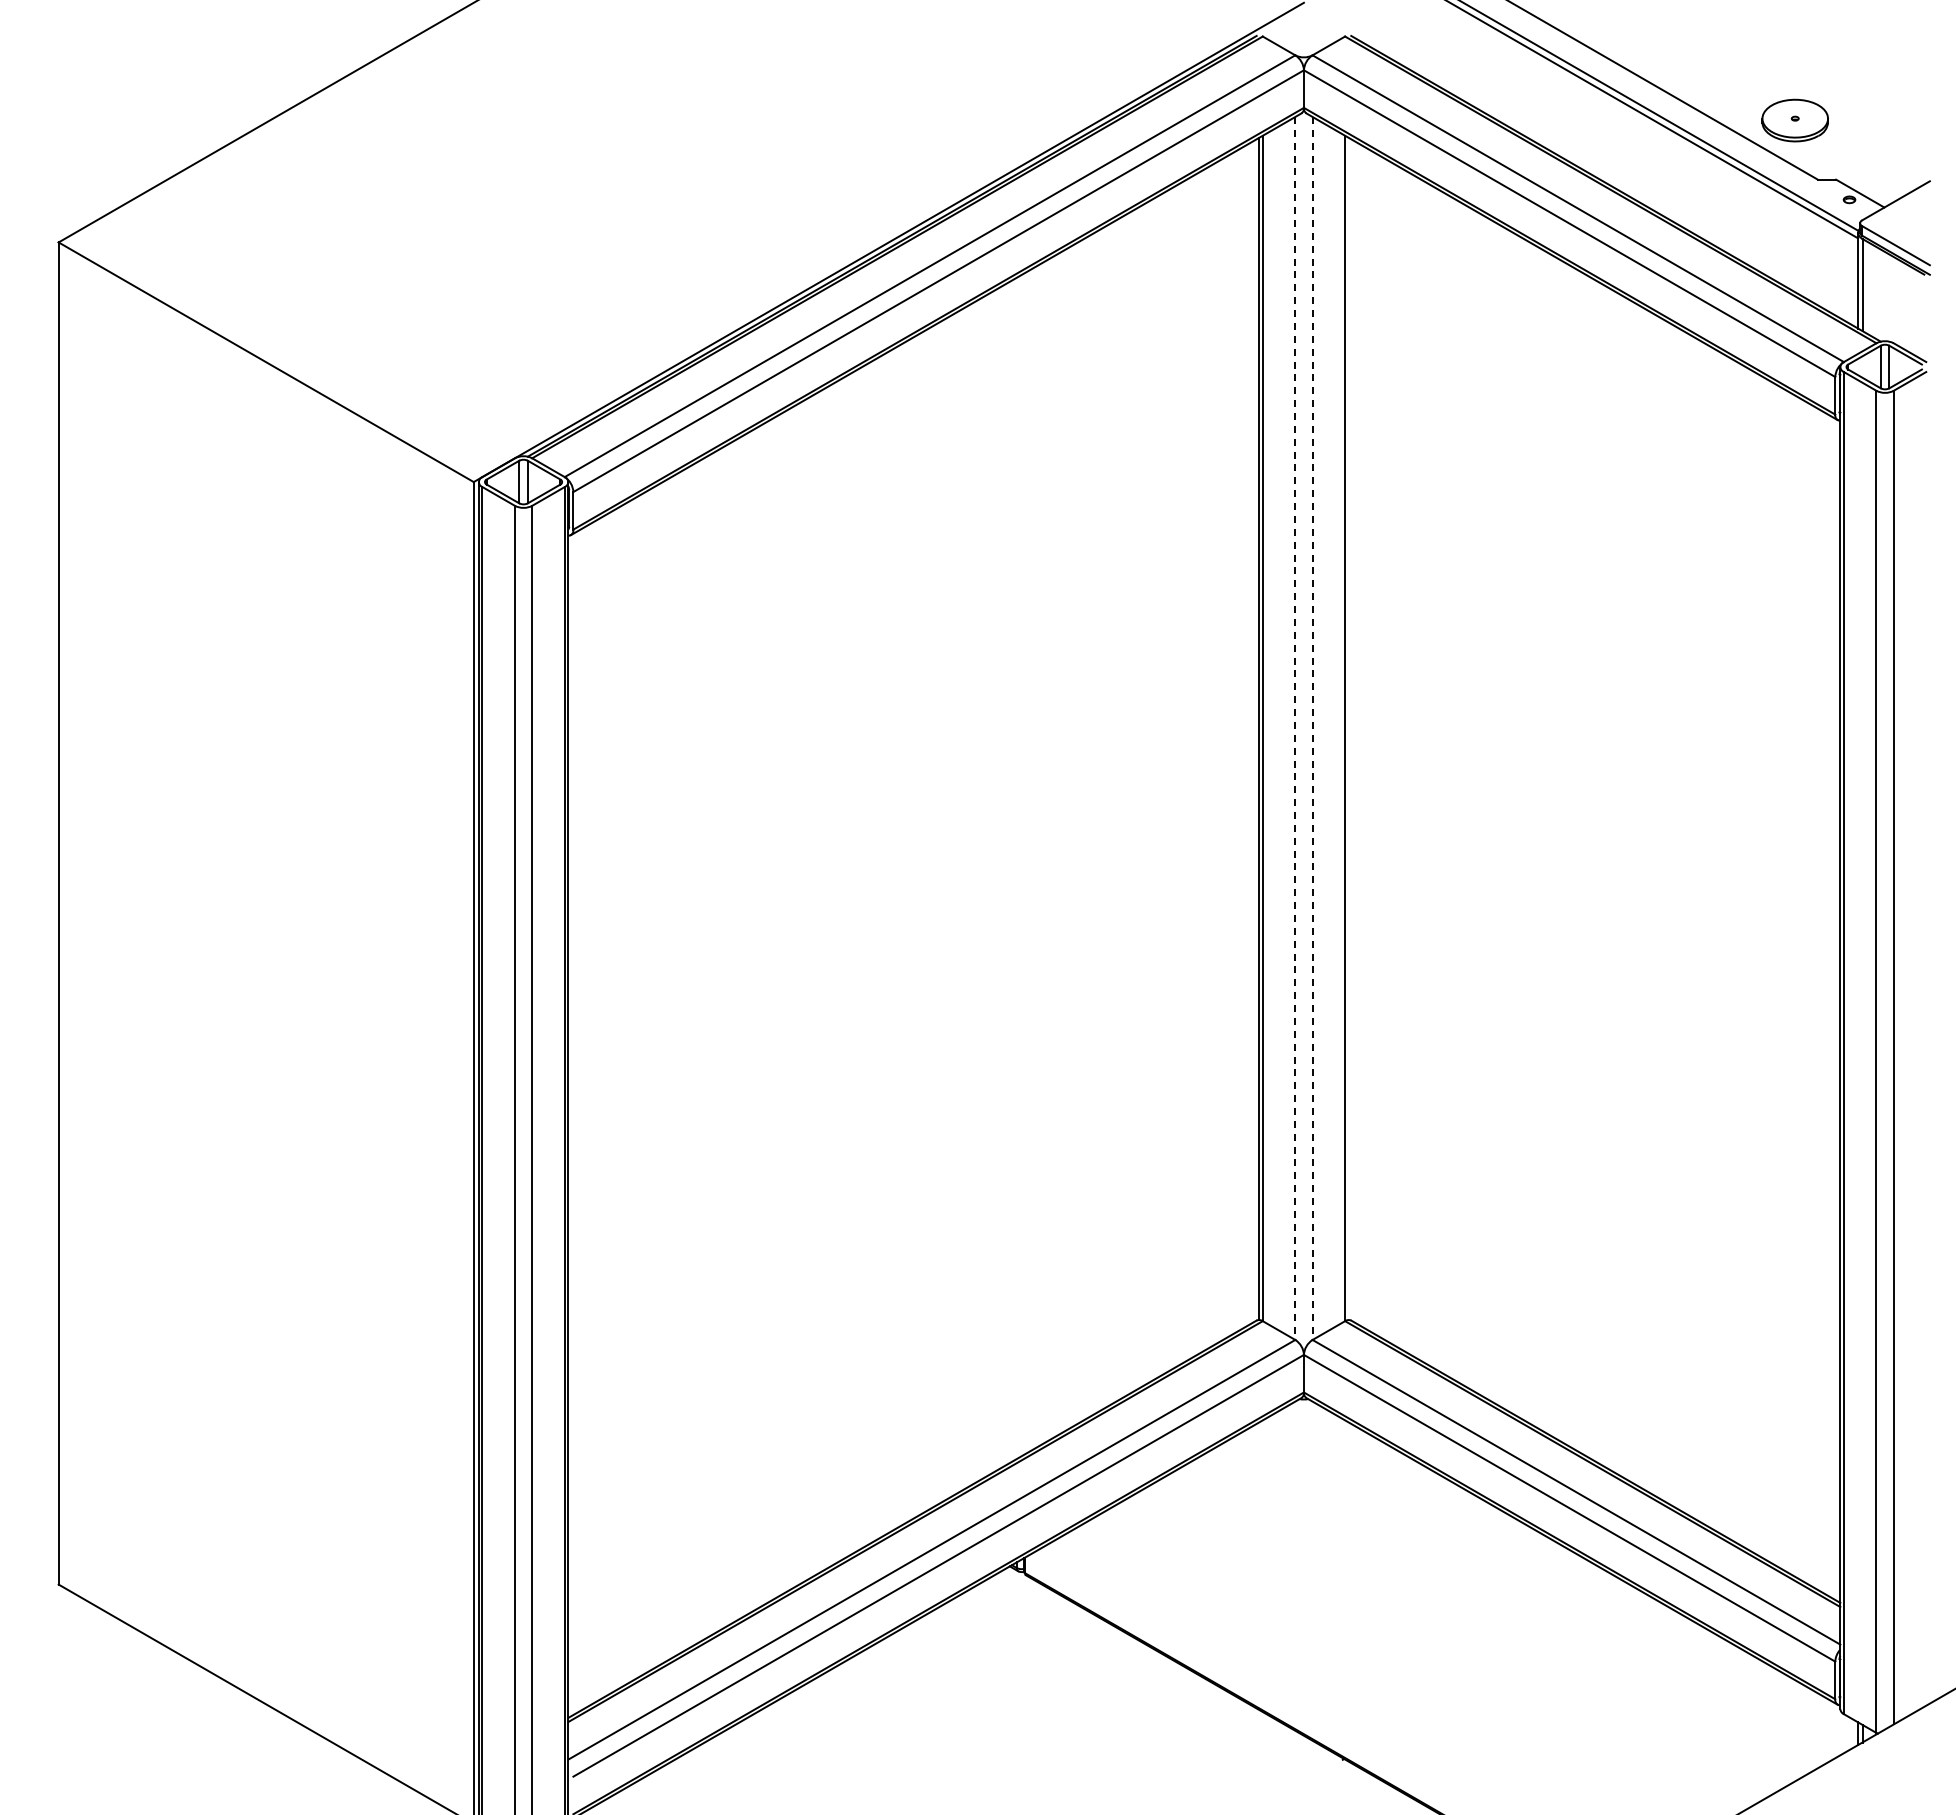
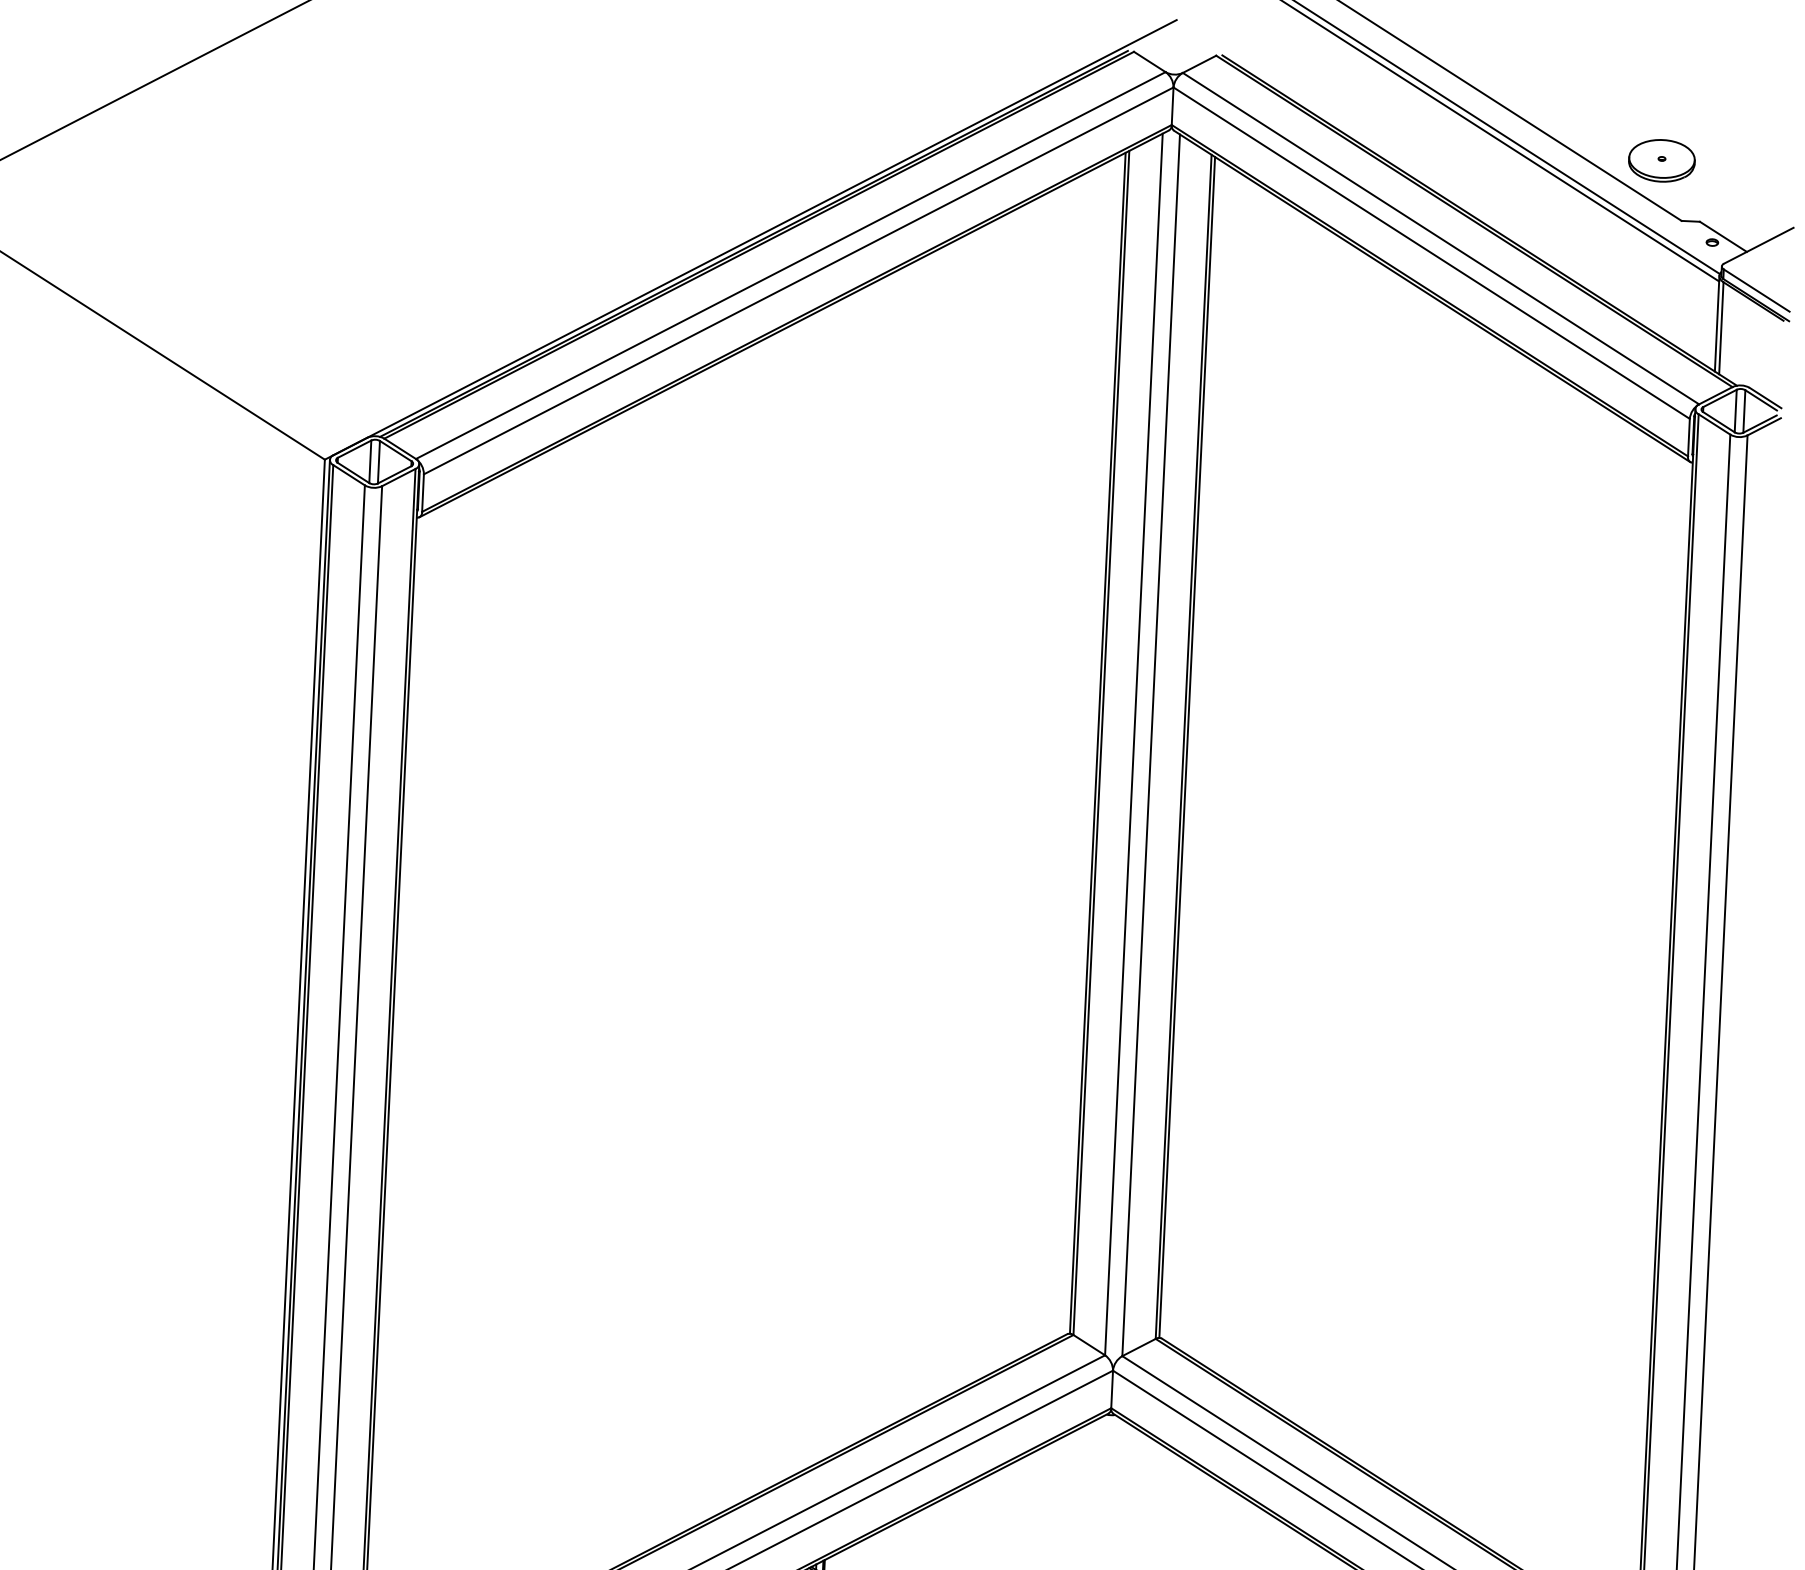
line: (1295, 728) -> (1134, 744), dashed -> solid
line: (1312, 728) -> (1151, 745), dashed -> solid
line: (1348, 728) -> (1187, 747), added

